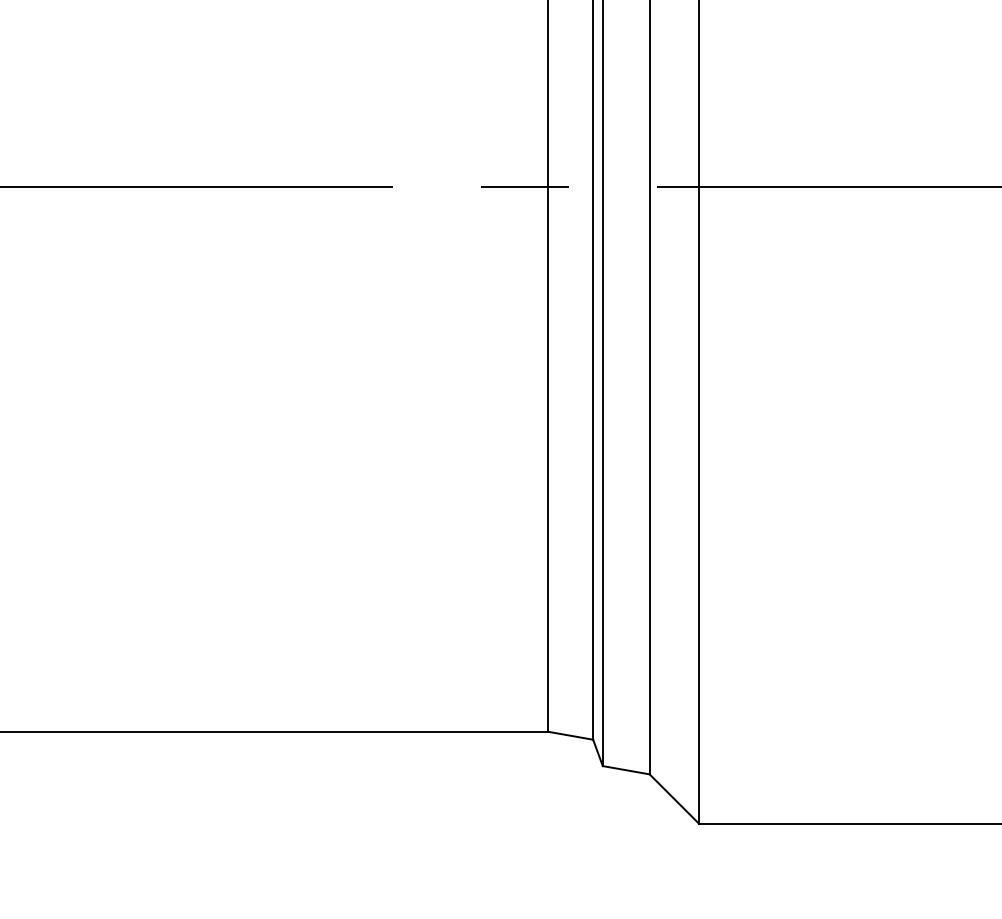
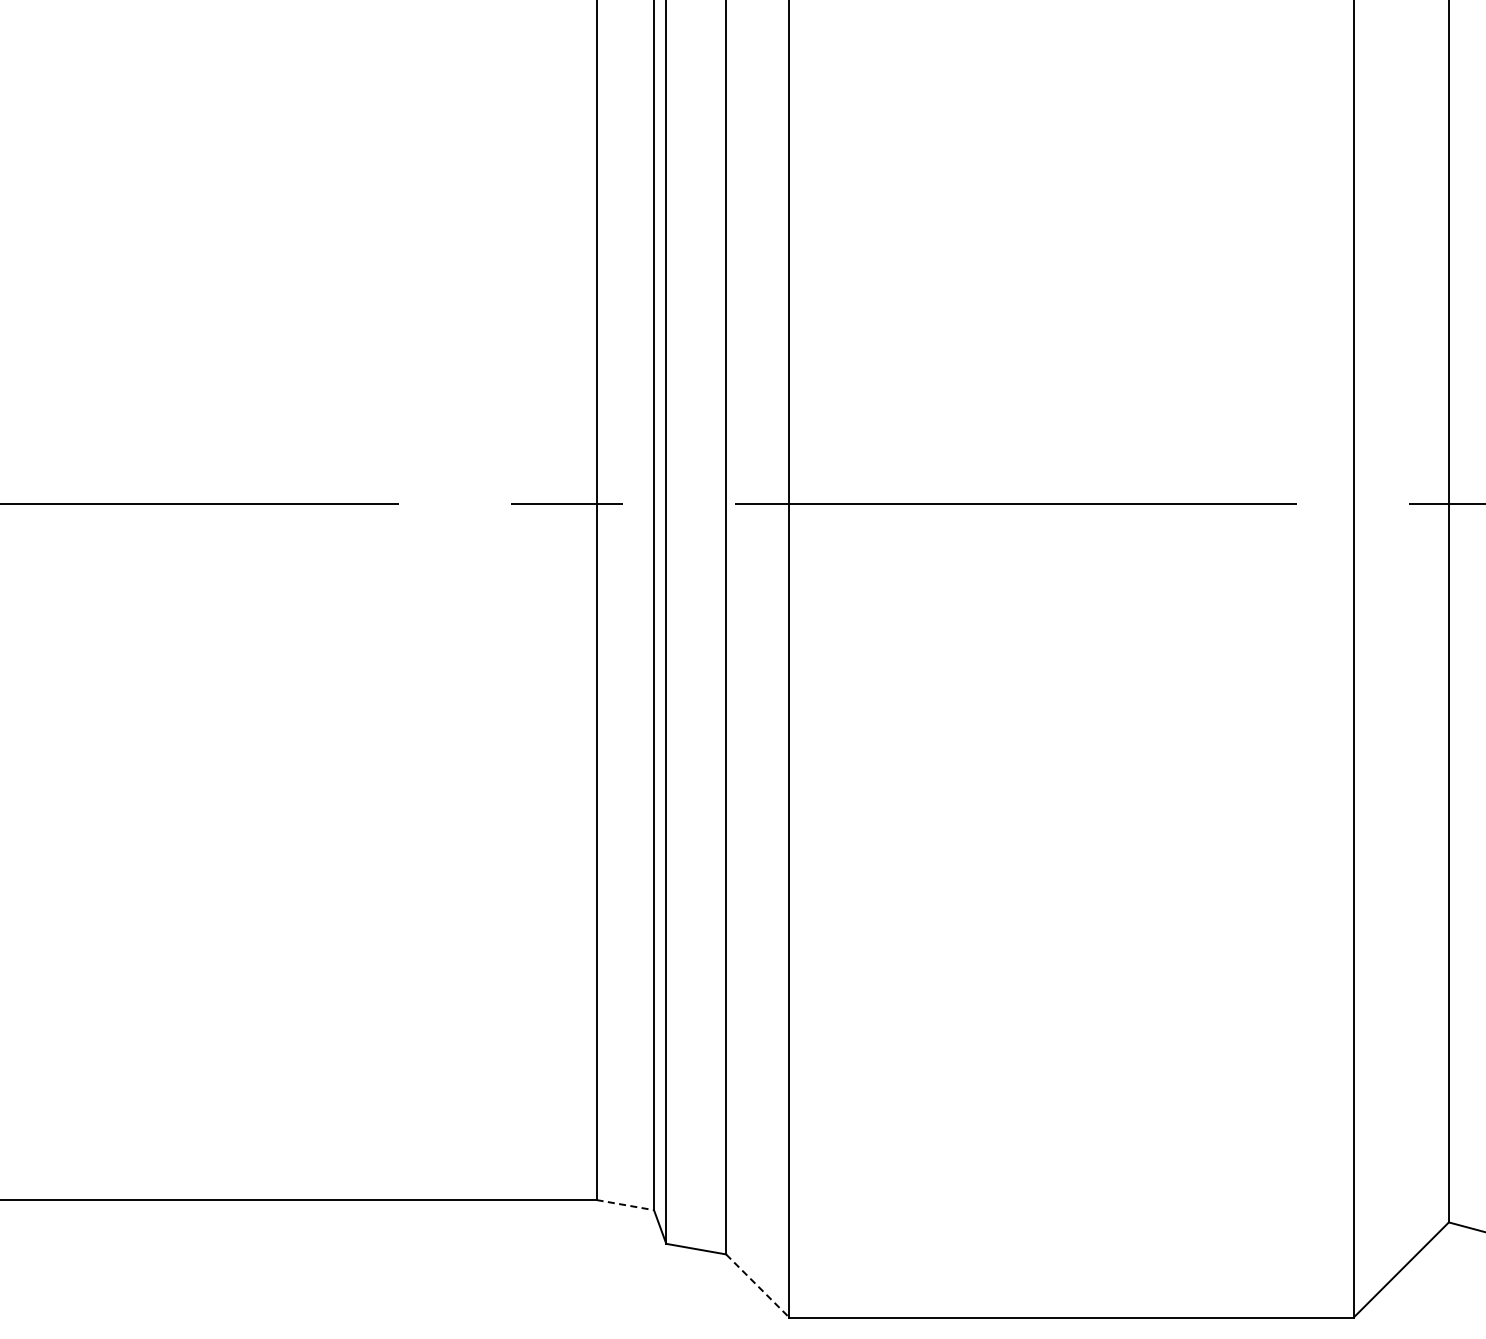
line: (570, 736) -> (625, 1205), solid -> dashed
line: (674, 799) -> (757, 1286), solid -> dashed

